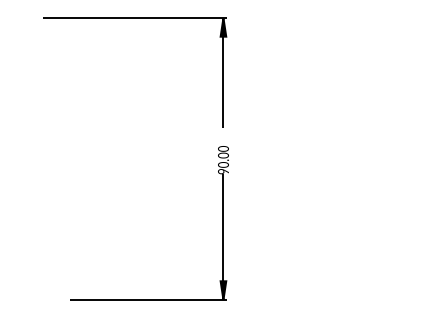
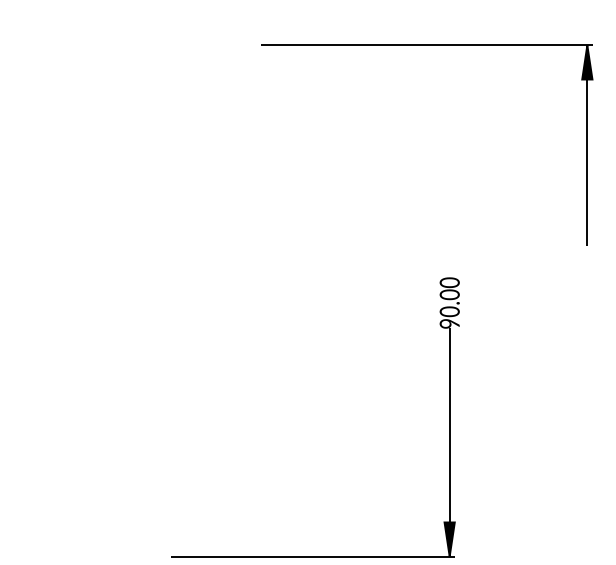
part: (135, 18) -> (428, 46), moved

